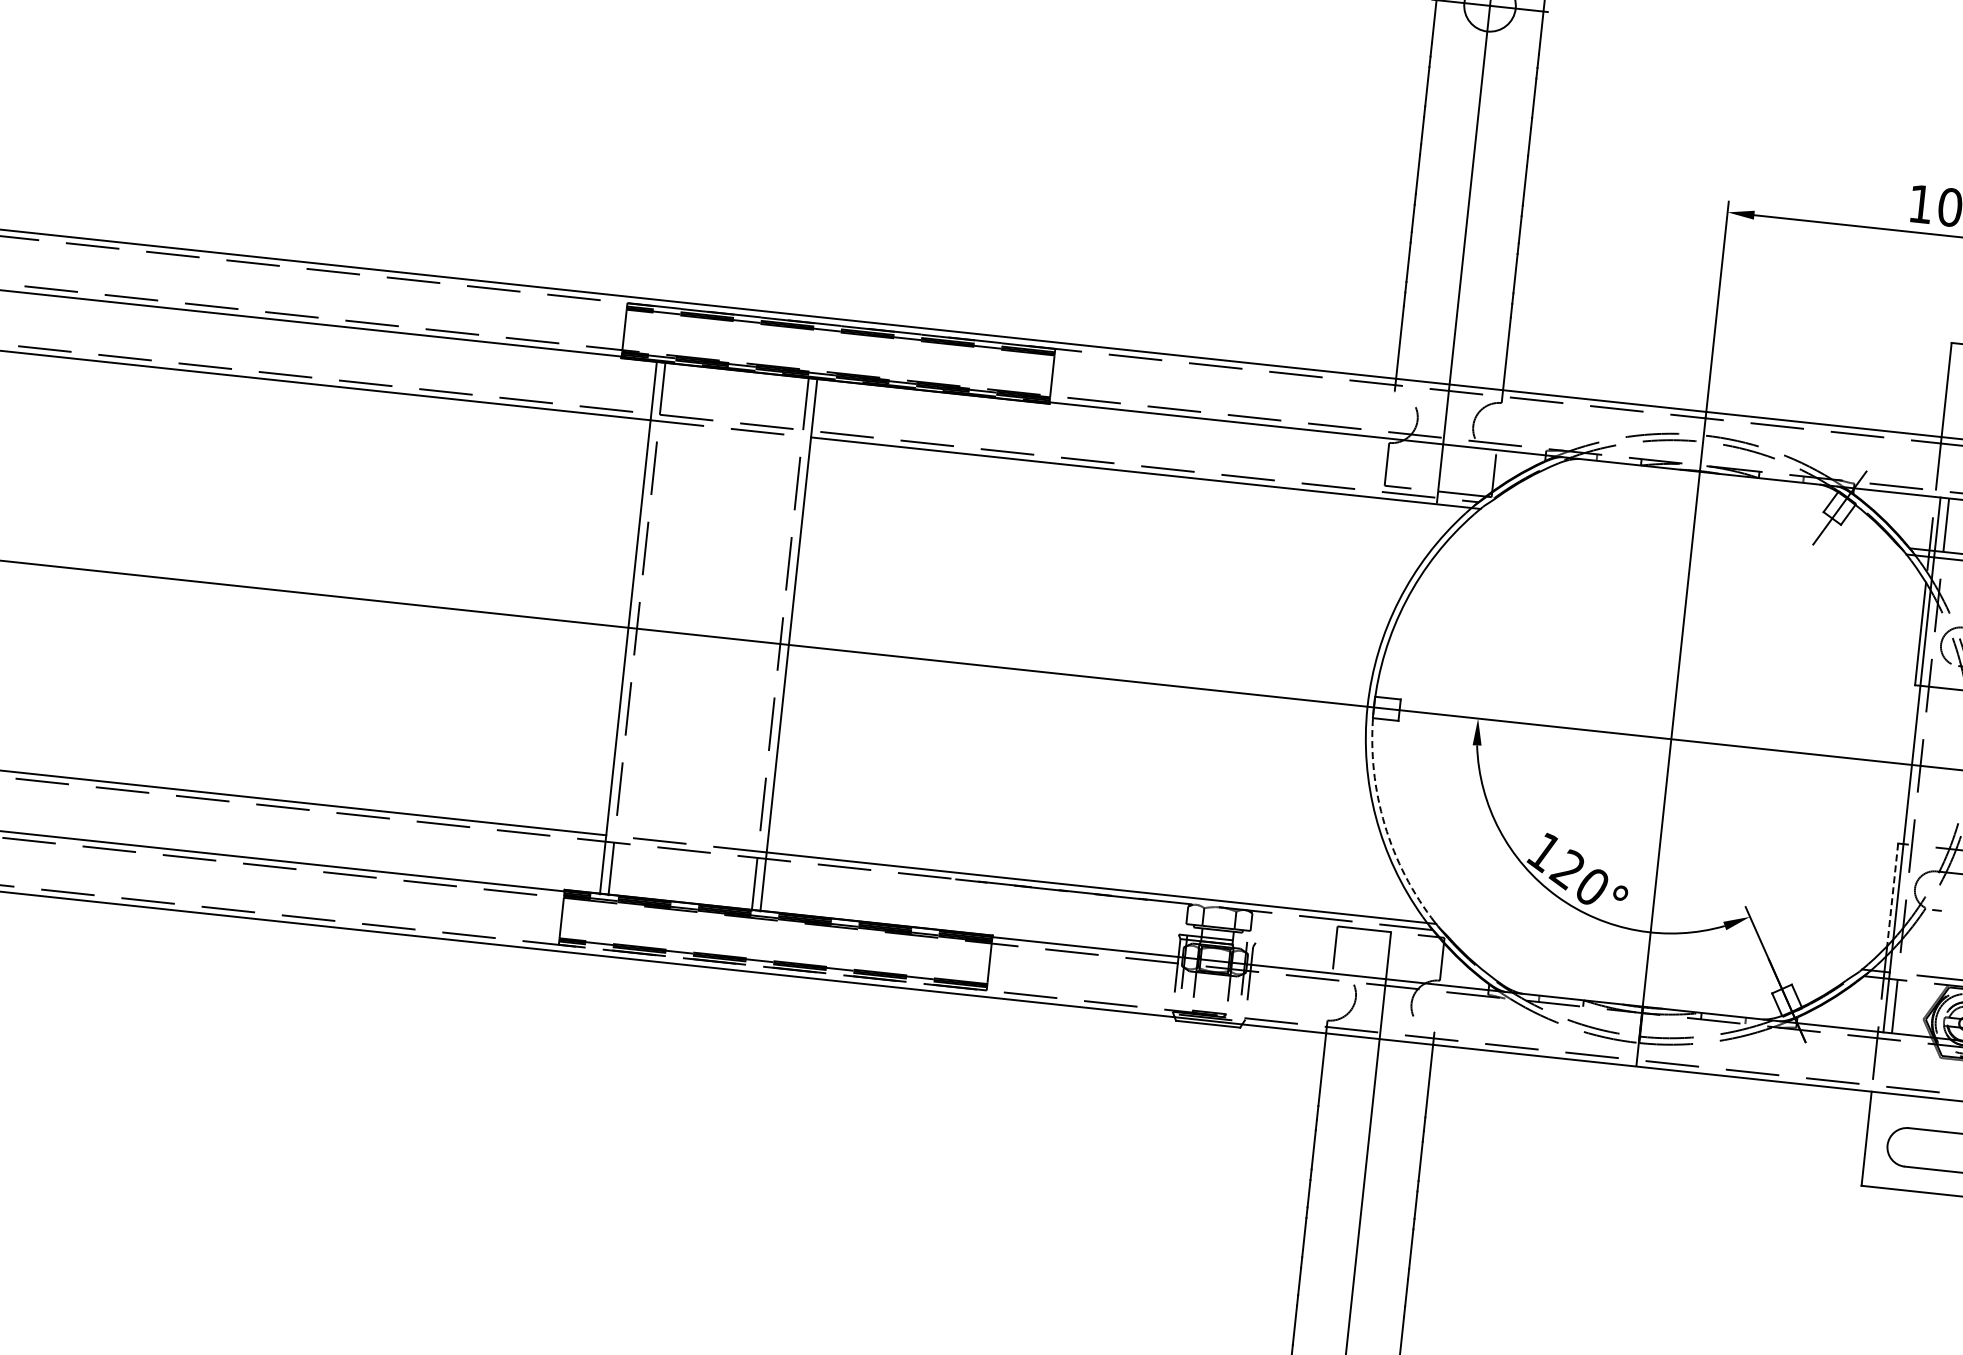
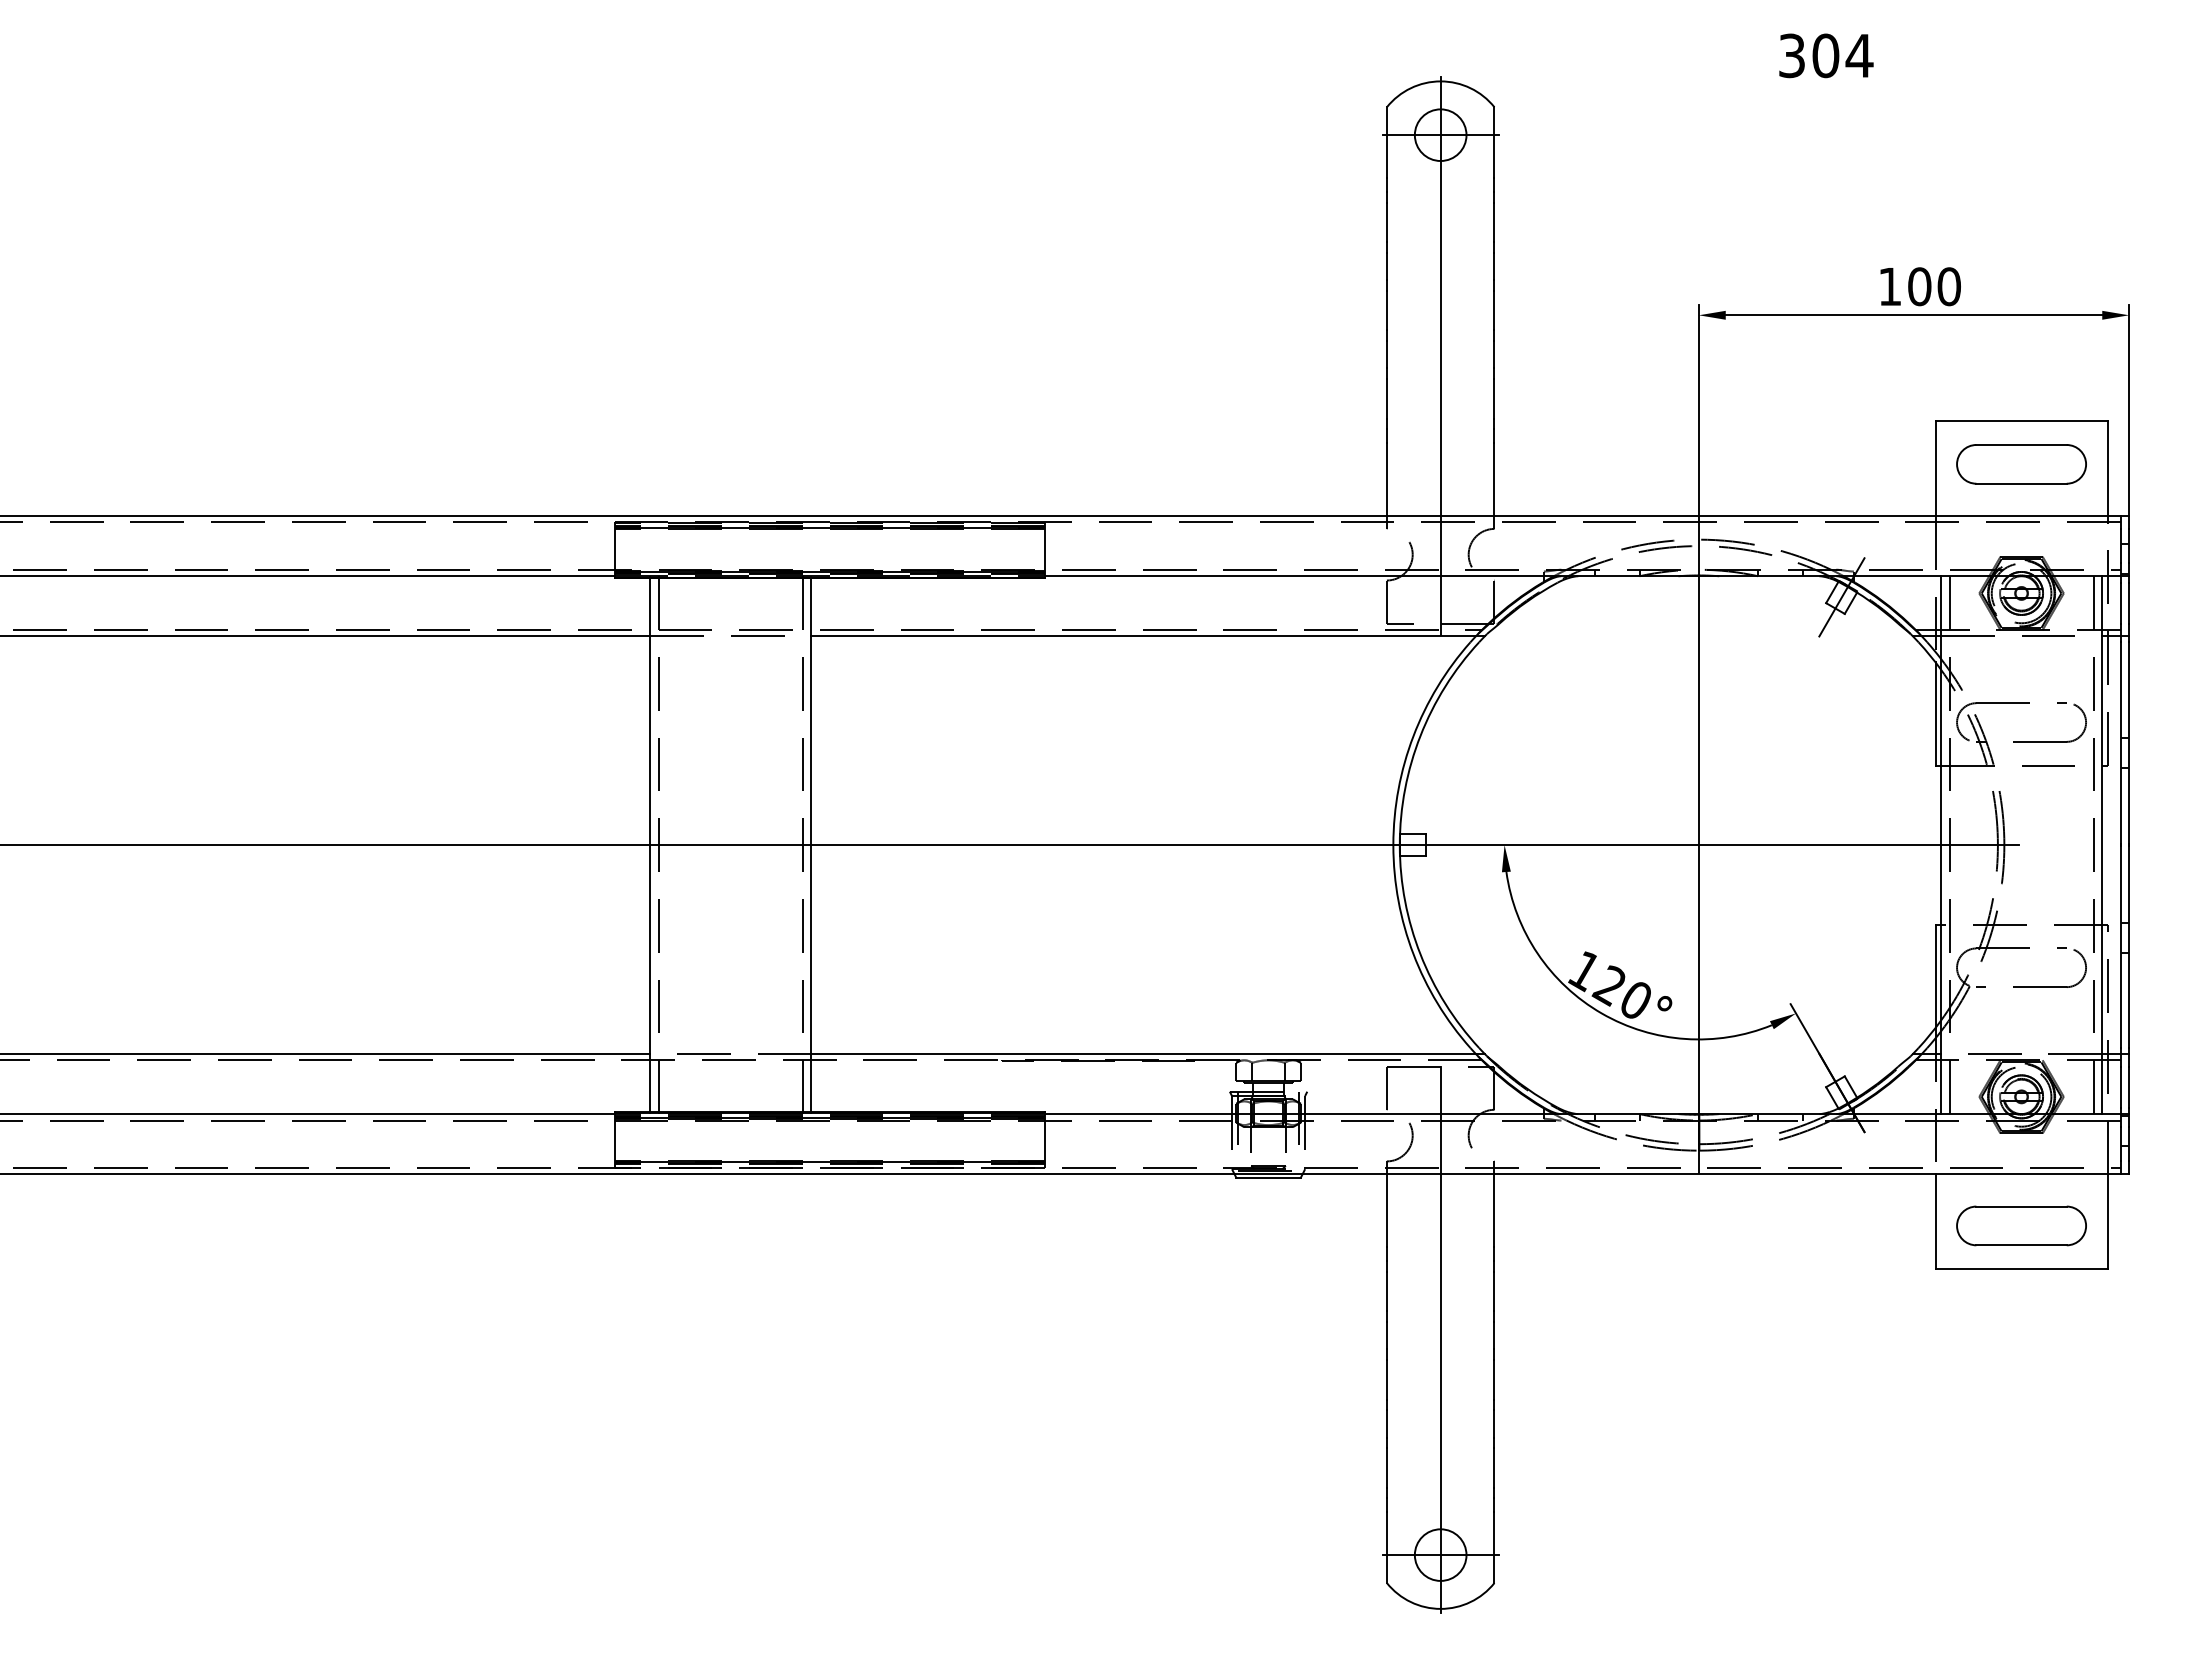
arc: (1382, 818) -> (1420, 954), dashed -> solid
line: (1892, 894) -> (1935, 976), dashed -> solid

